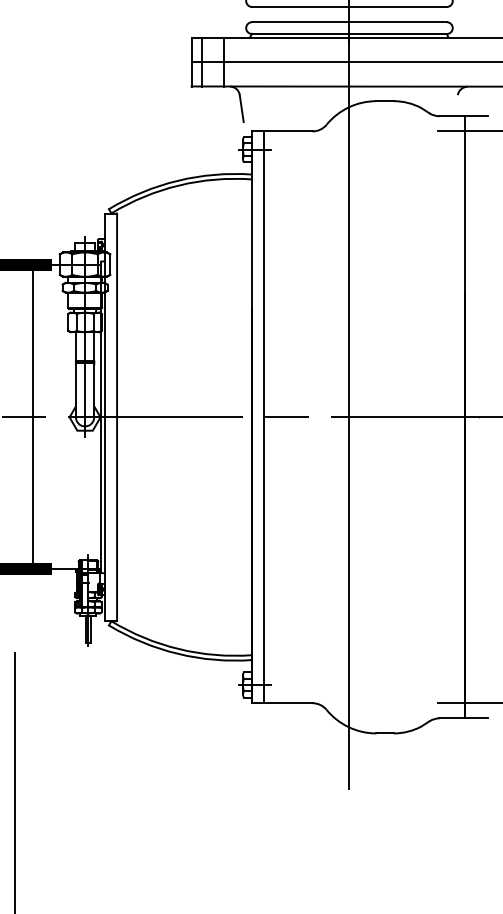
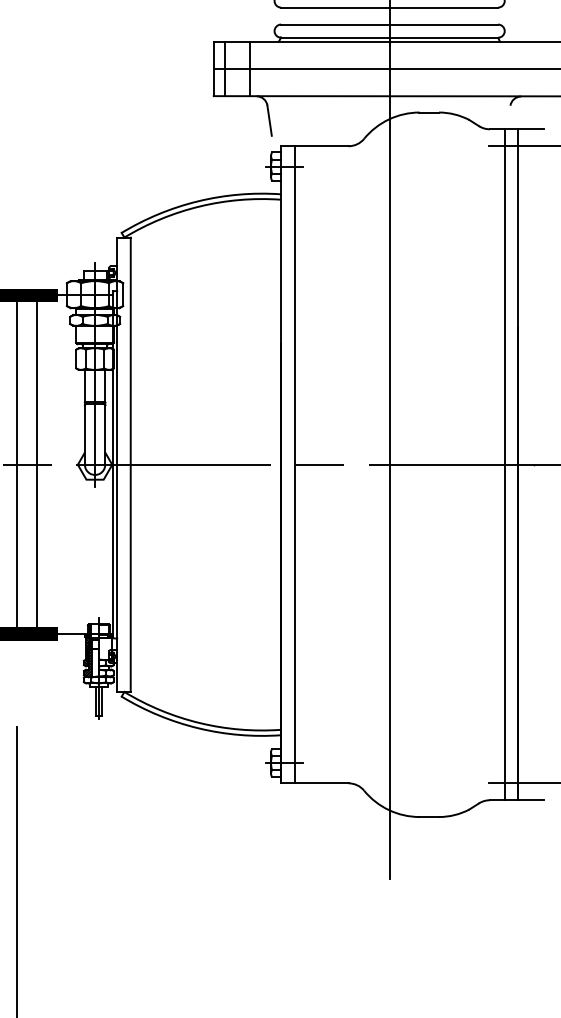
line: (14, 417) -> (16, 464), added
line: (453, 417) -> (505, 464), added

